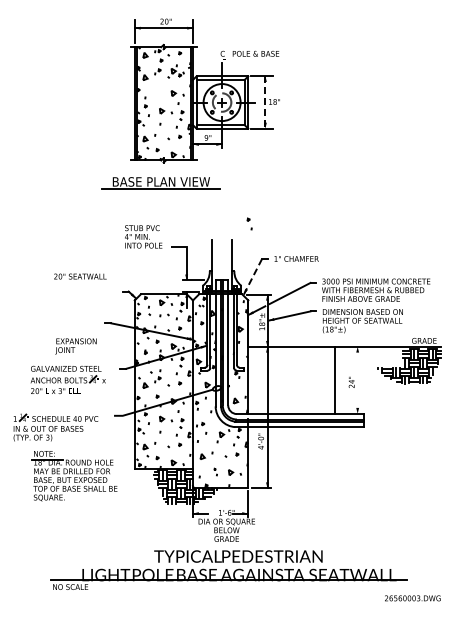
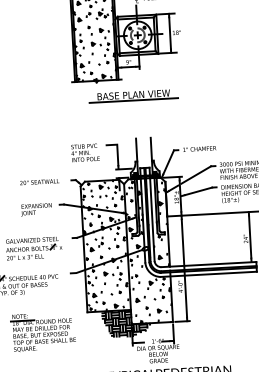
line: (265, 102) -> (170, 33), dashed -> solid
part: (160, 183) -> (133, 96), moved
part: (249, 223) -> (89, 30), moved
text: (143, 236) -> (85, 152), moved
text: (80, 276) -> (39, 182), moved
line: (252, 277) -> (167, 164), dashed -> solid
text: (75, 346) -> (36, 209), moved
line: (334, 379) -> (250, 236), moved
part: (215, 471) -> (147, 310), size x1.67
part: (74, 476) -> (43, 332), moved

